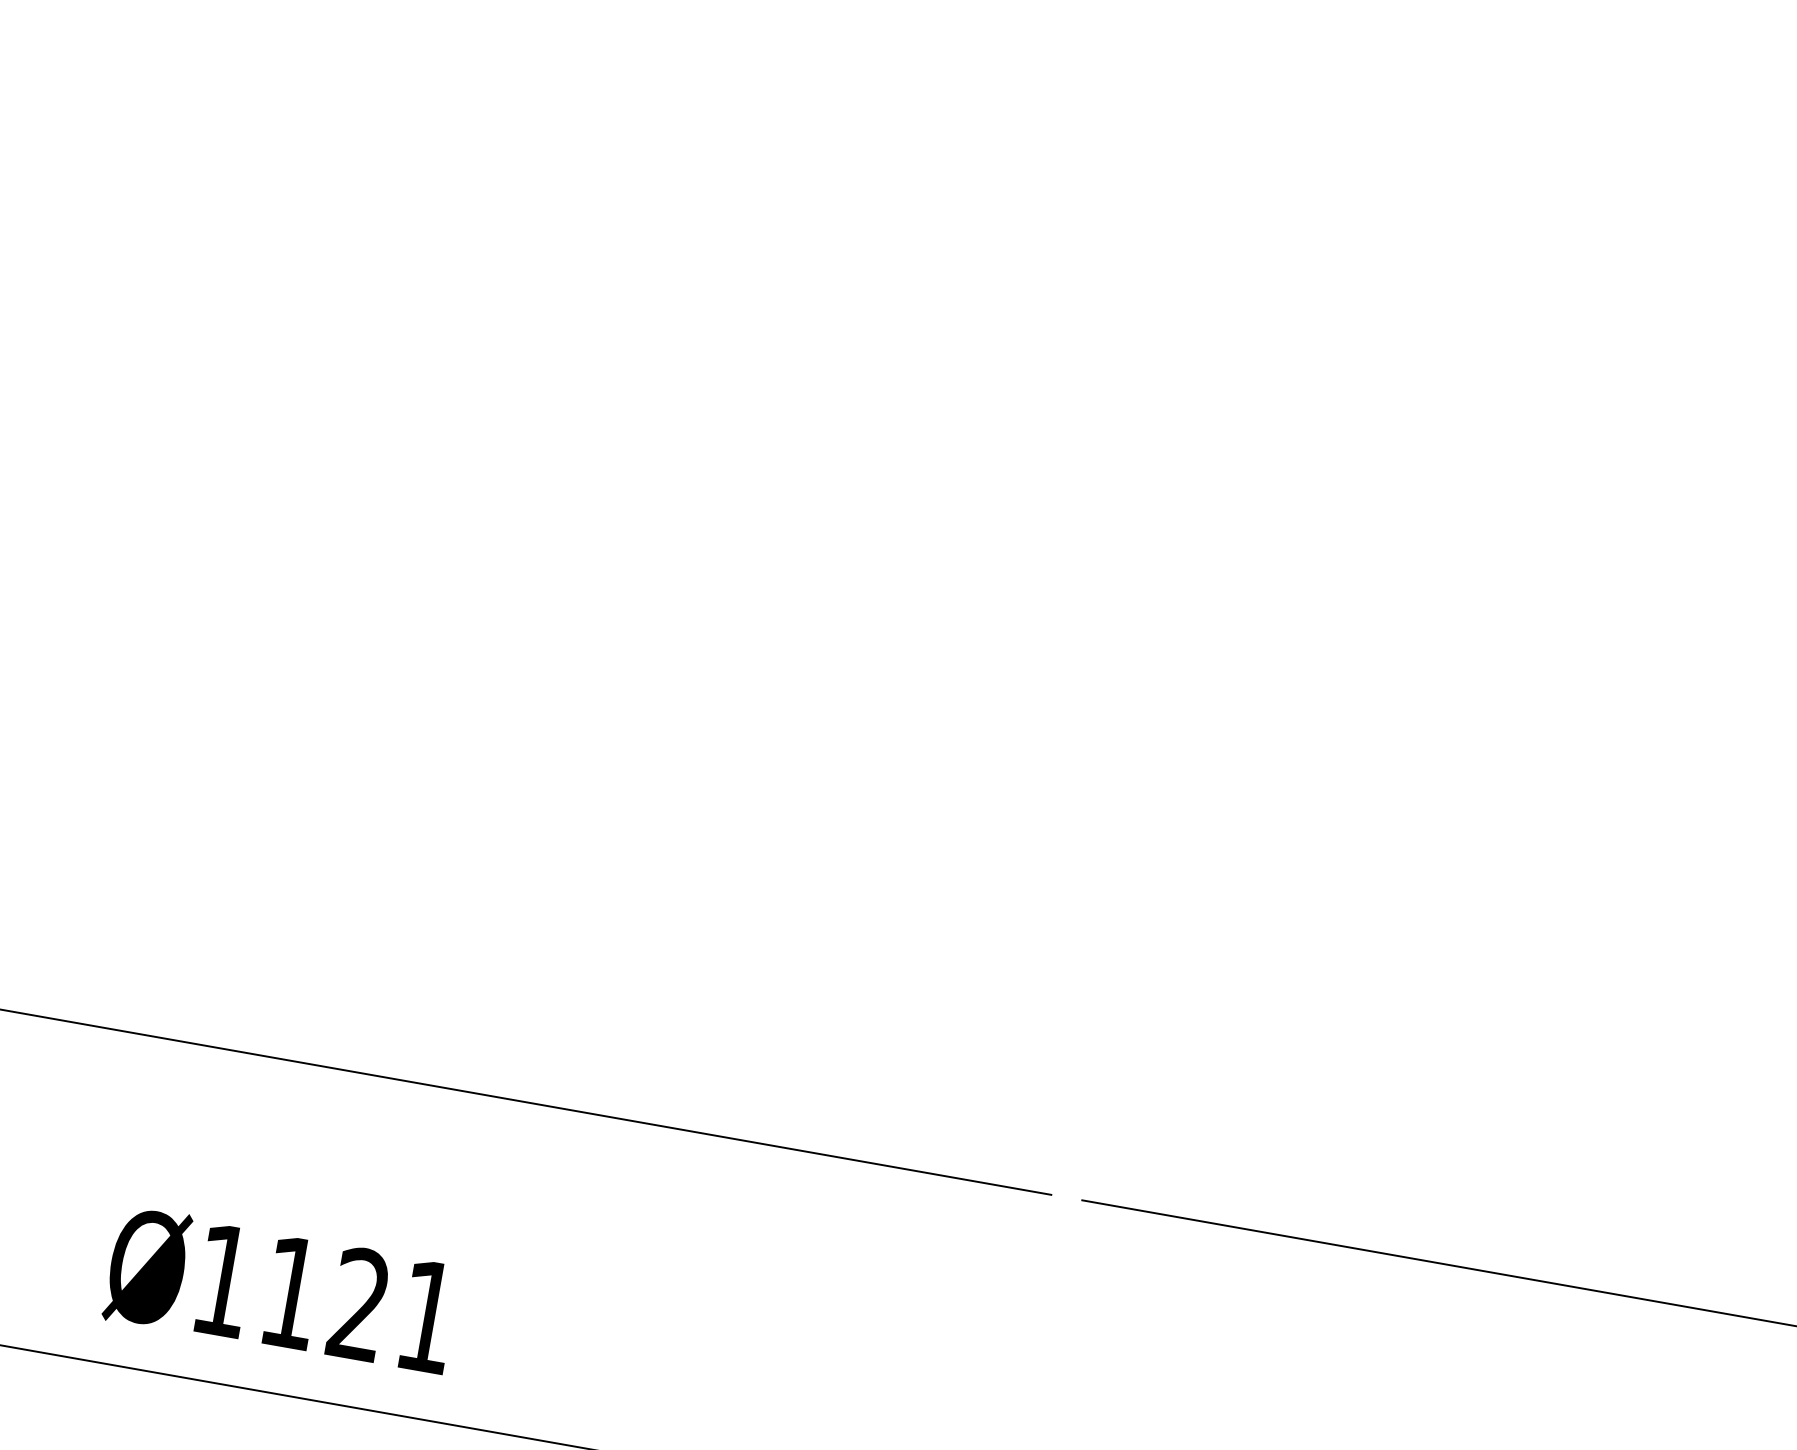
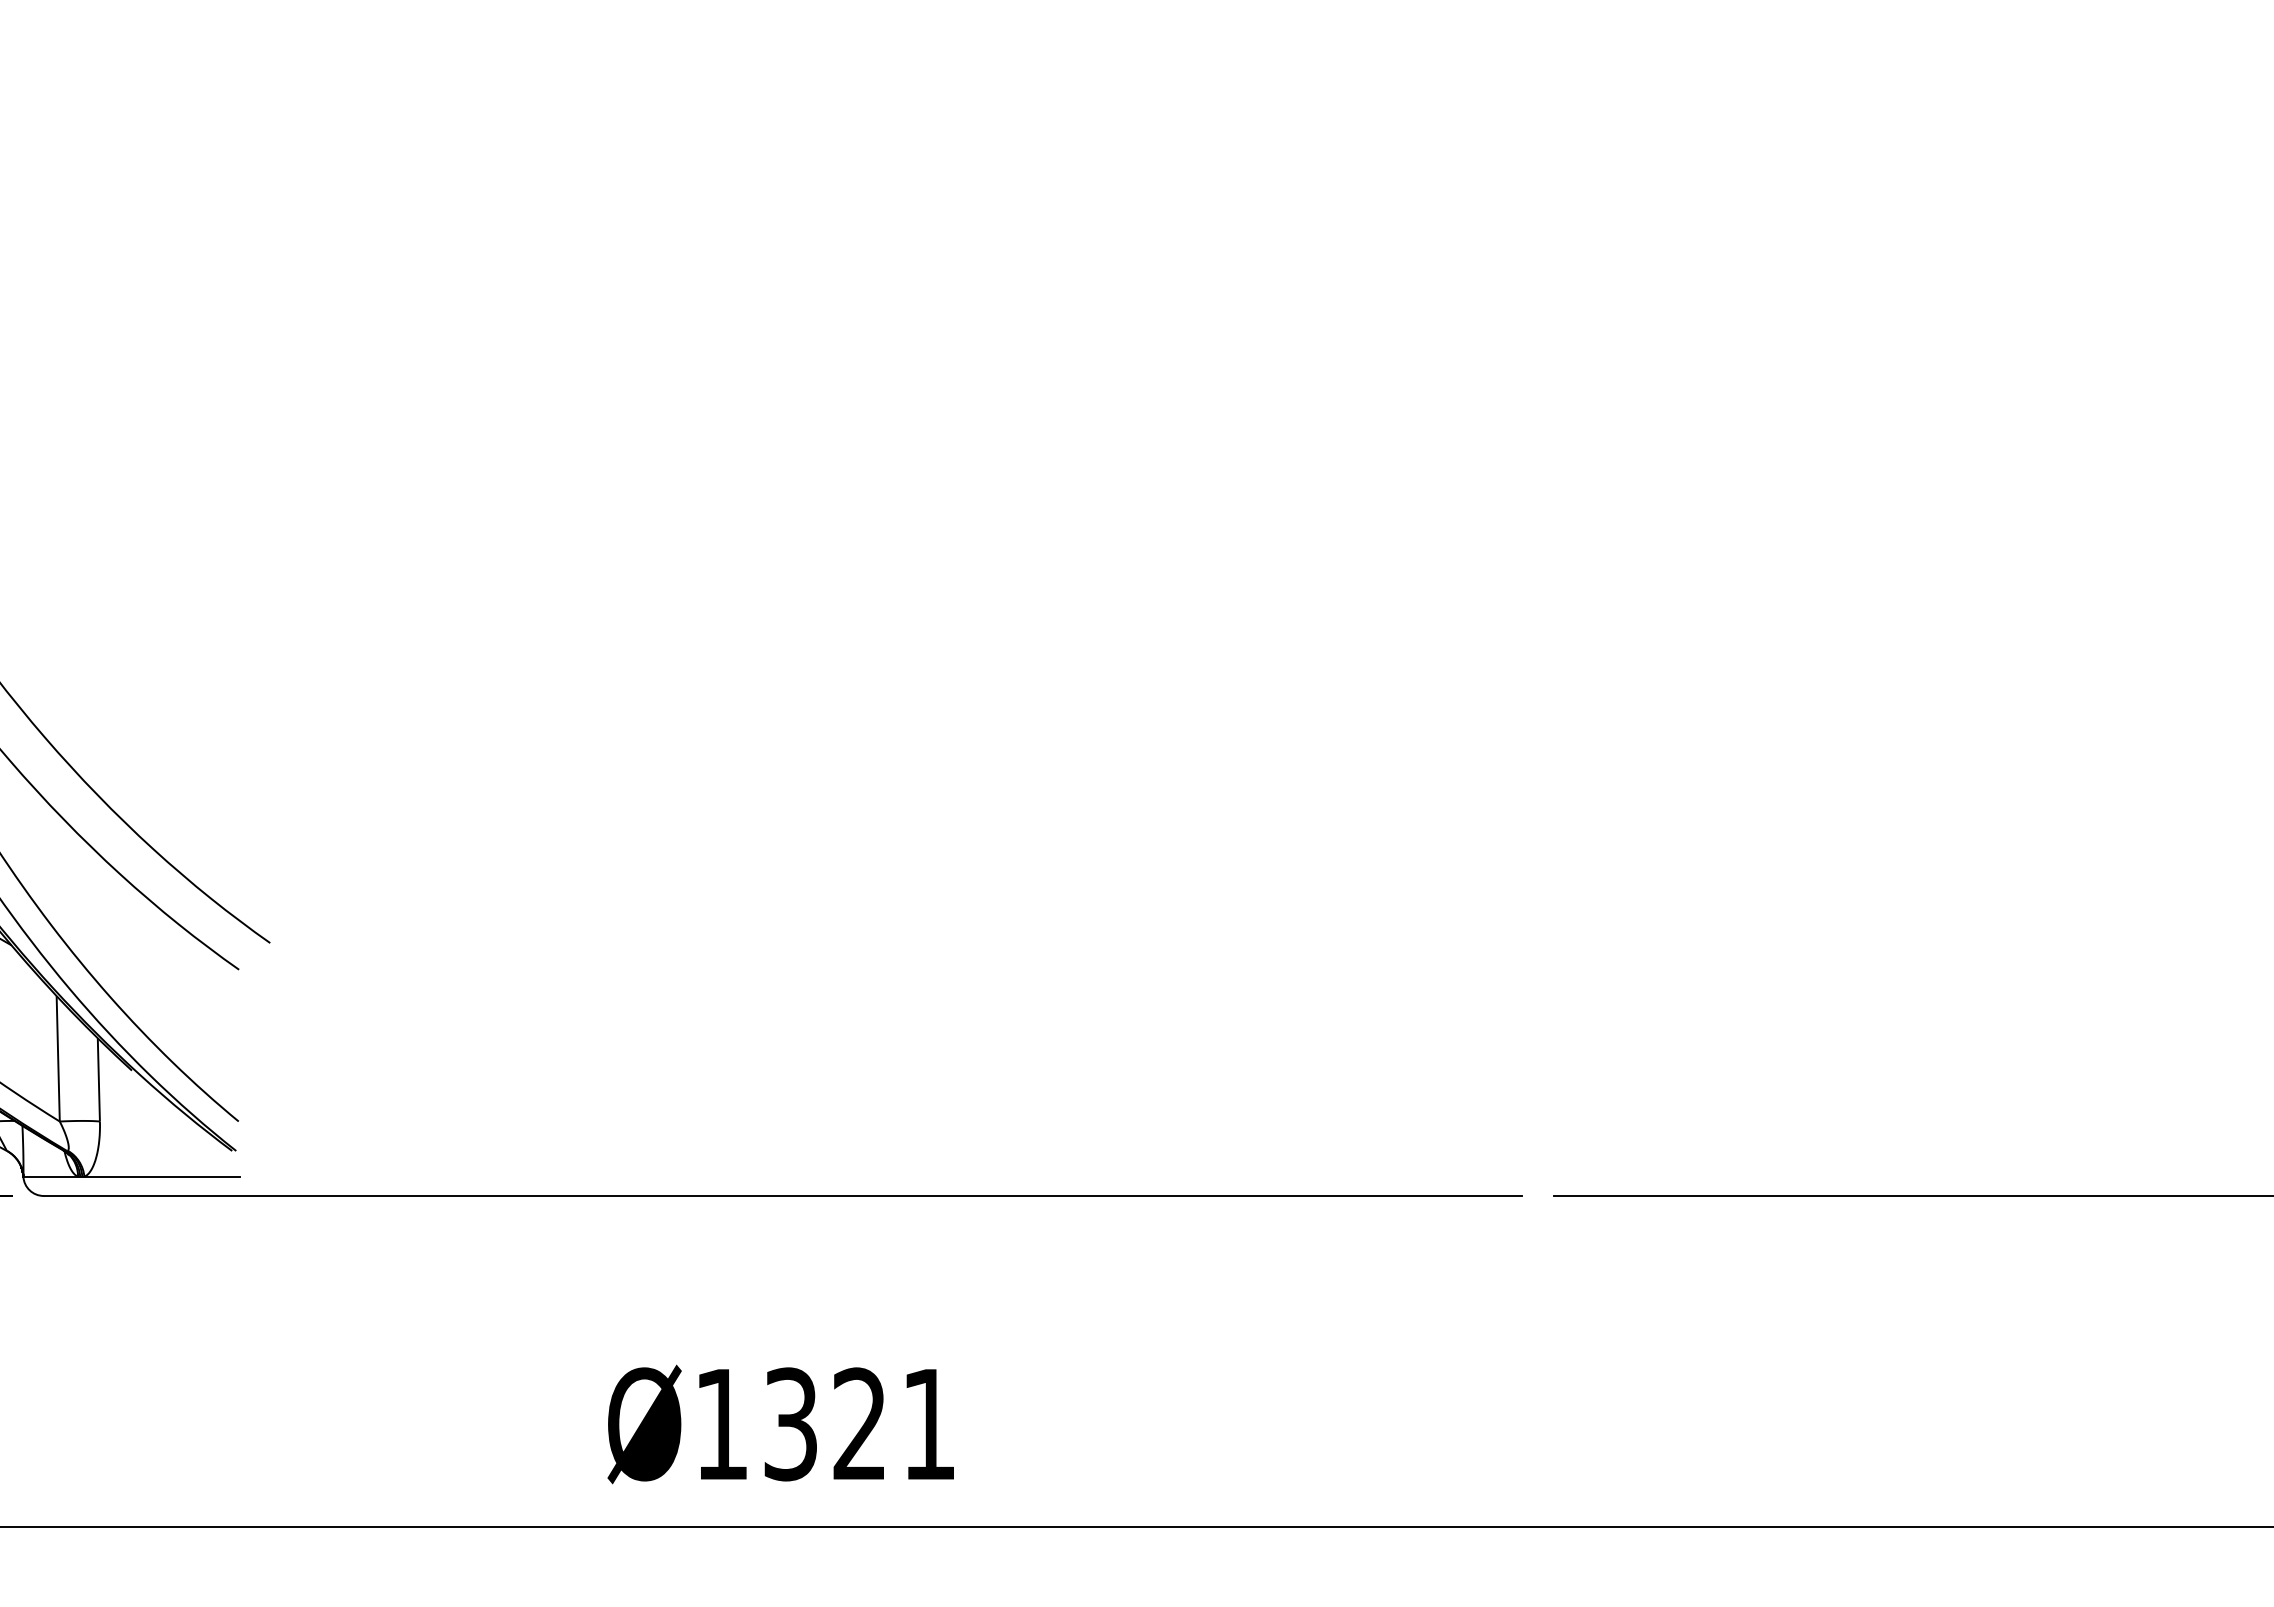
text: (291, 1292) -> (790, 1424), Ø1121 -> Ø1321

